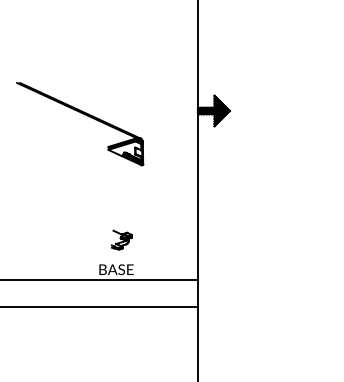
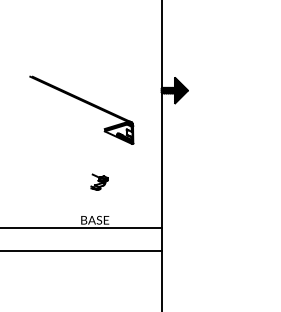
part: (82, 114) -> (83, 102), moved
part: (121, 239) -> (99, 181), moved

